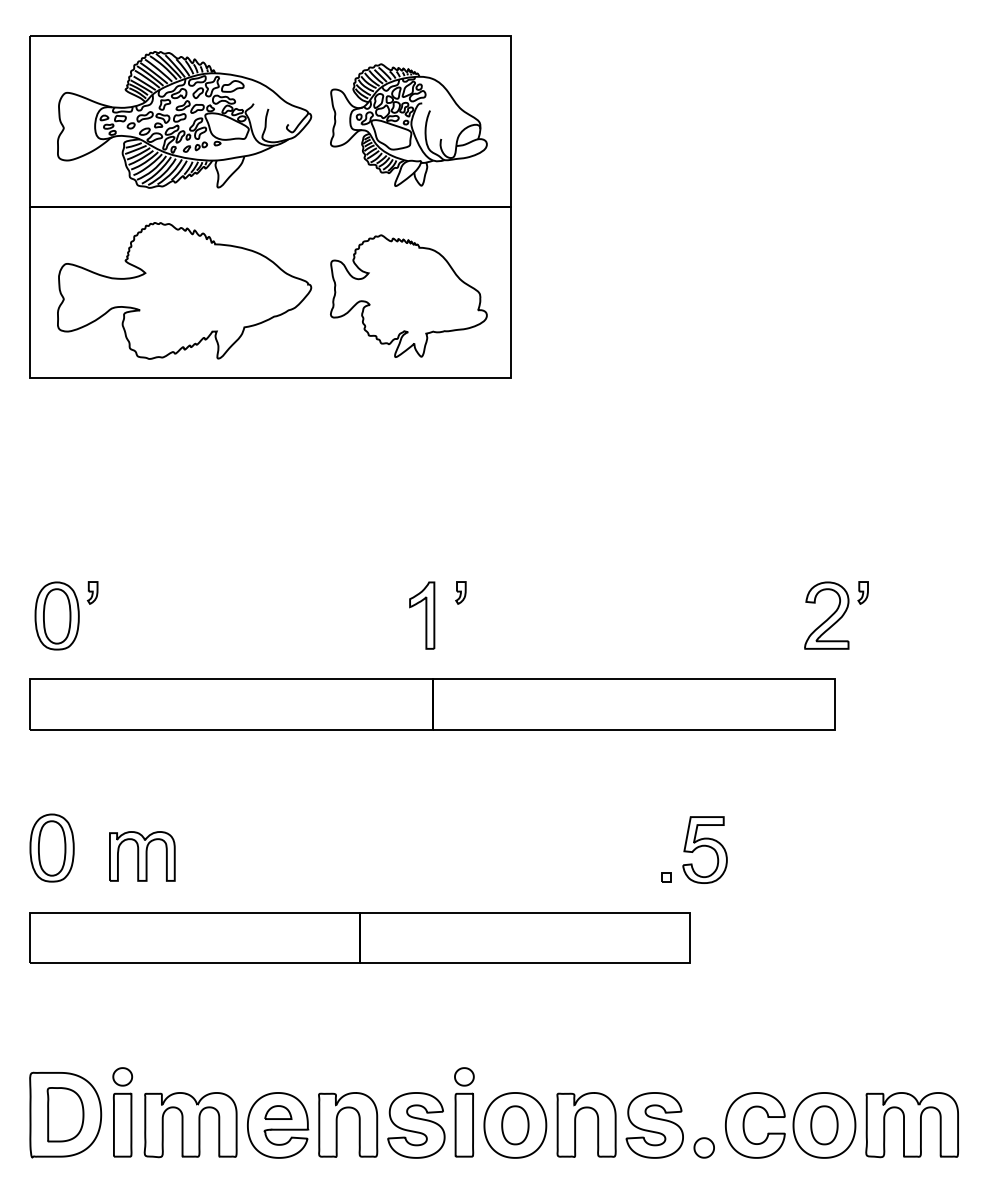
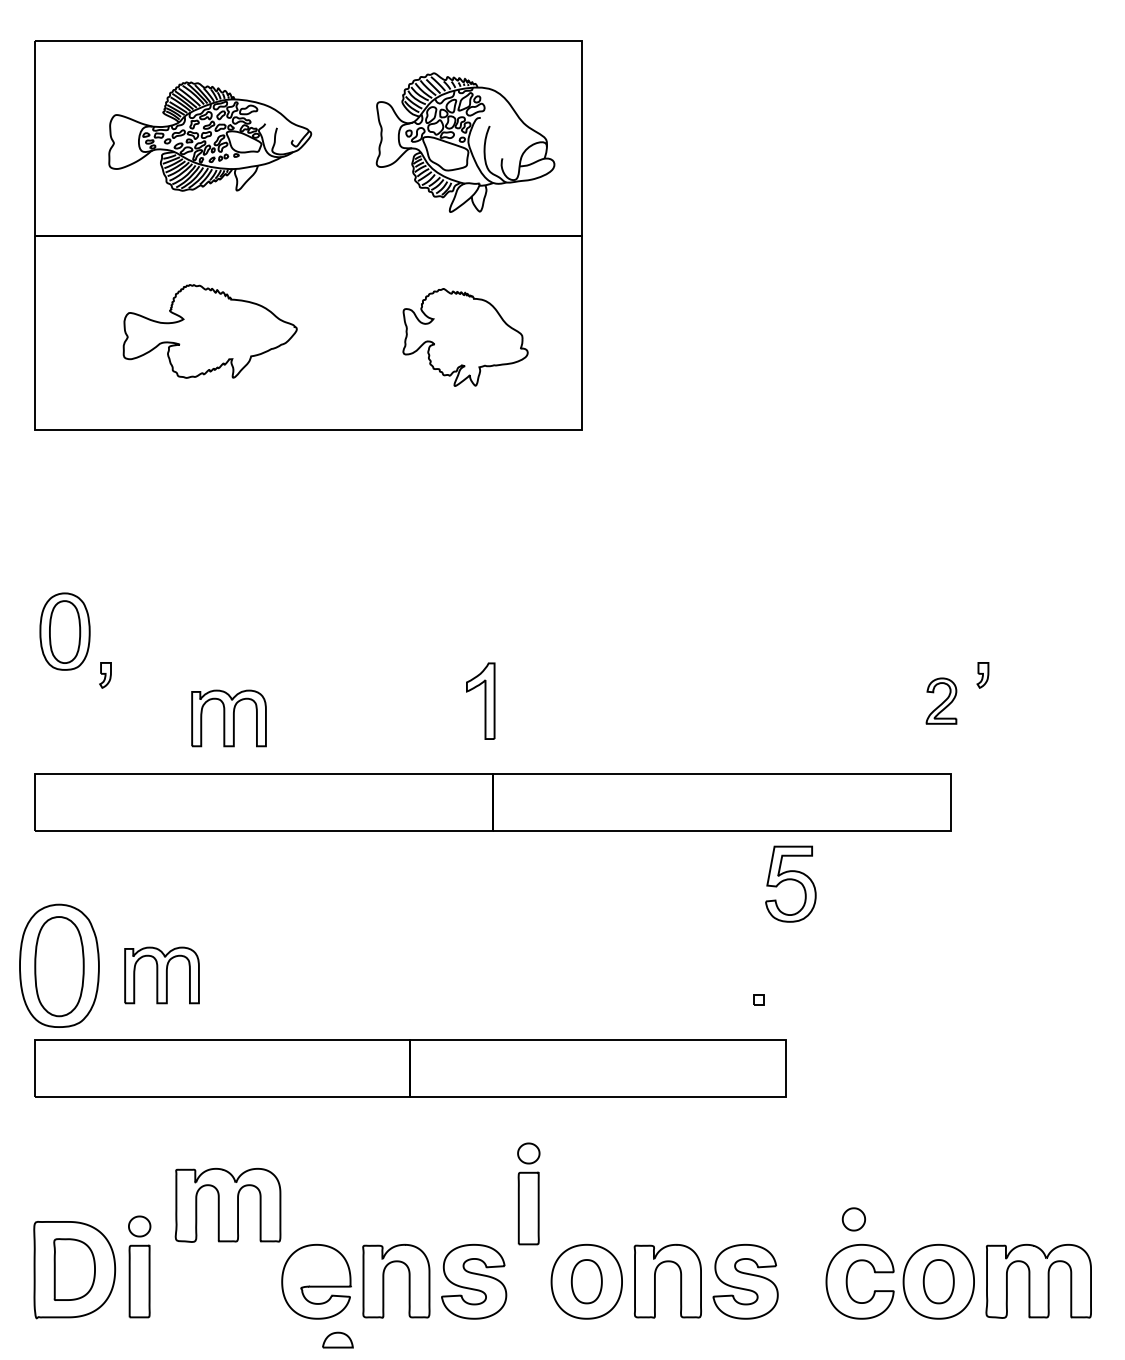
part: (184, 119) -> (210, 136), size x0.7
part: (184, 290) -> (210, 331), size x0.6
part: (408, 296) -> (465, 337), size x0.7
part: (460, 593) -> (524, 675), removed
part: (56, 615) -> (64, 631), moved
part: (826, 615) -> (941, 700), size x0.6
part: (200, 630) -> (228, 718), added
part: (51, 847) -> (58, 965), size x1.6
part: (704, 849) -> (790, 883), moved
part: (277, 1112) -> (337, 1339), moved
part: (464, 1112) -> (528, 1193), moved
part: (190, 1125) -> (227, 1205), moved
part: (703, 1148) -> (853, 1219), moved

